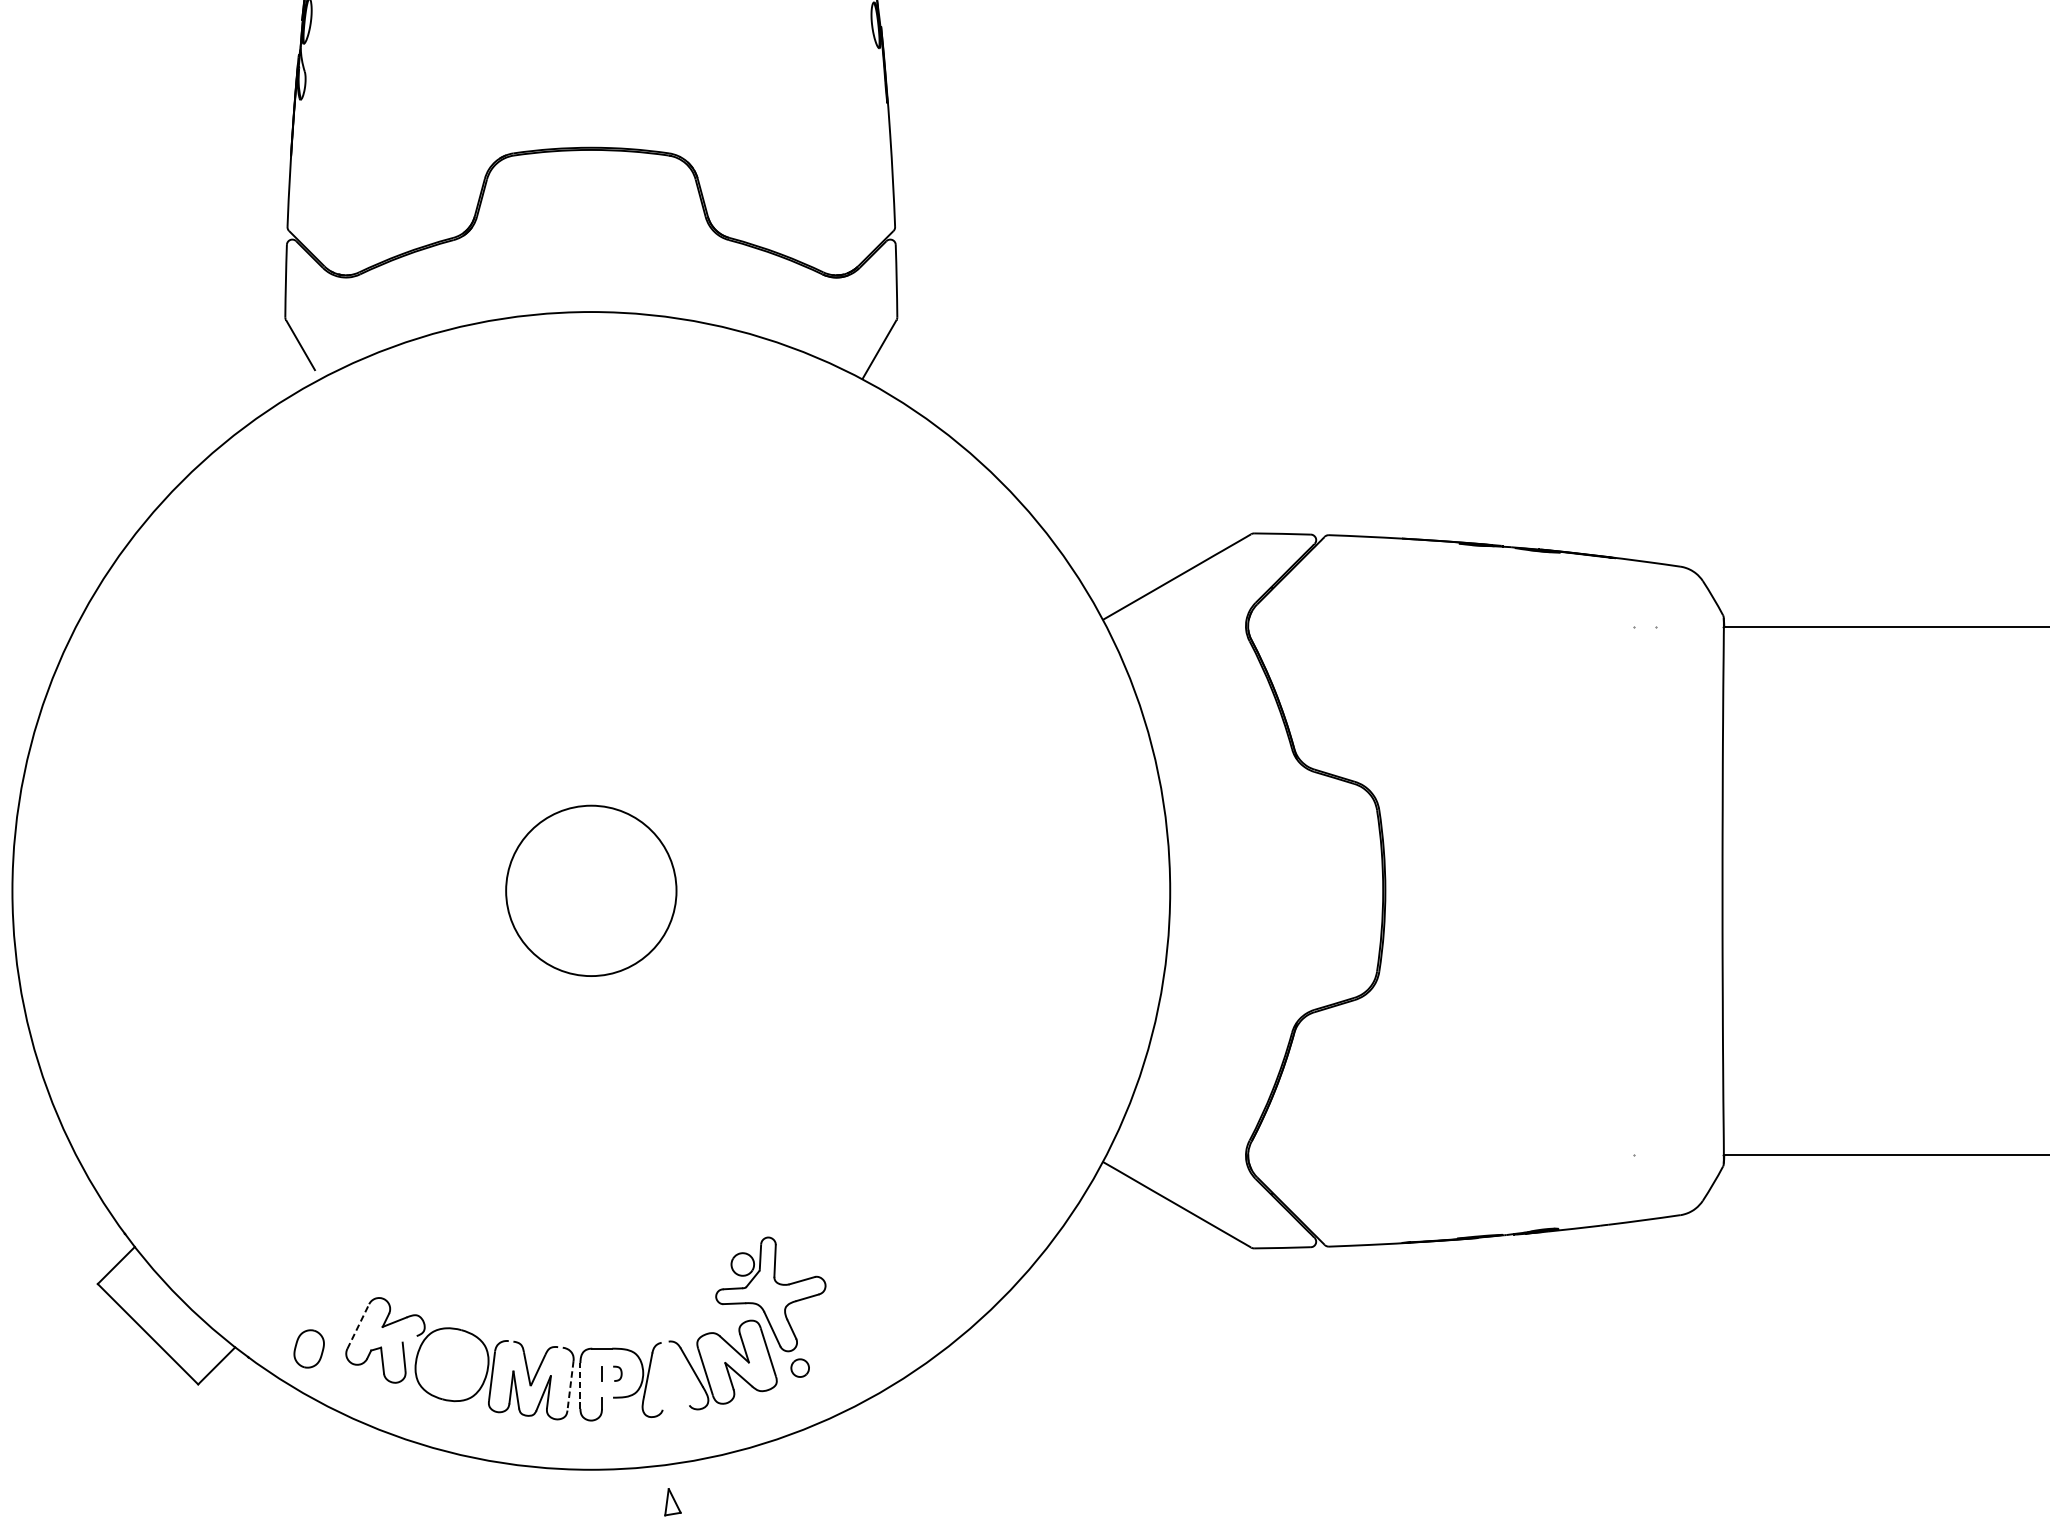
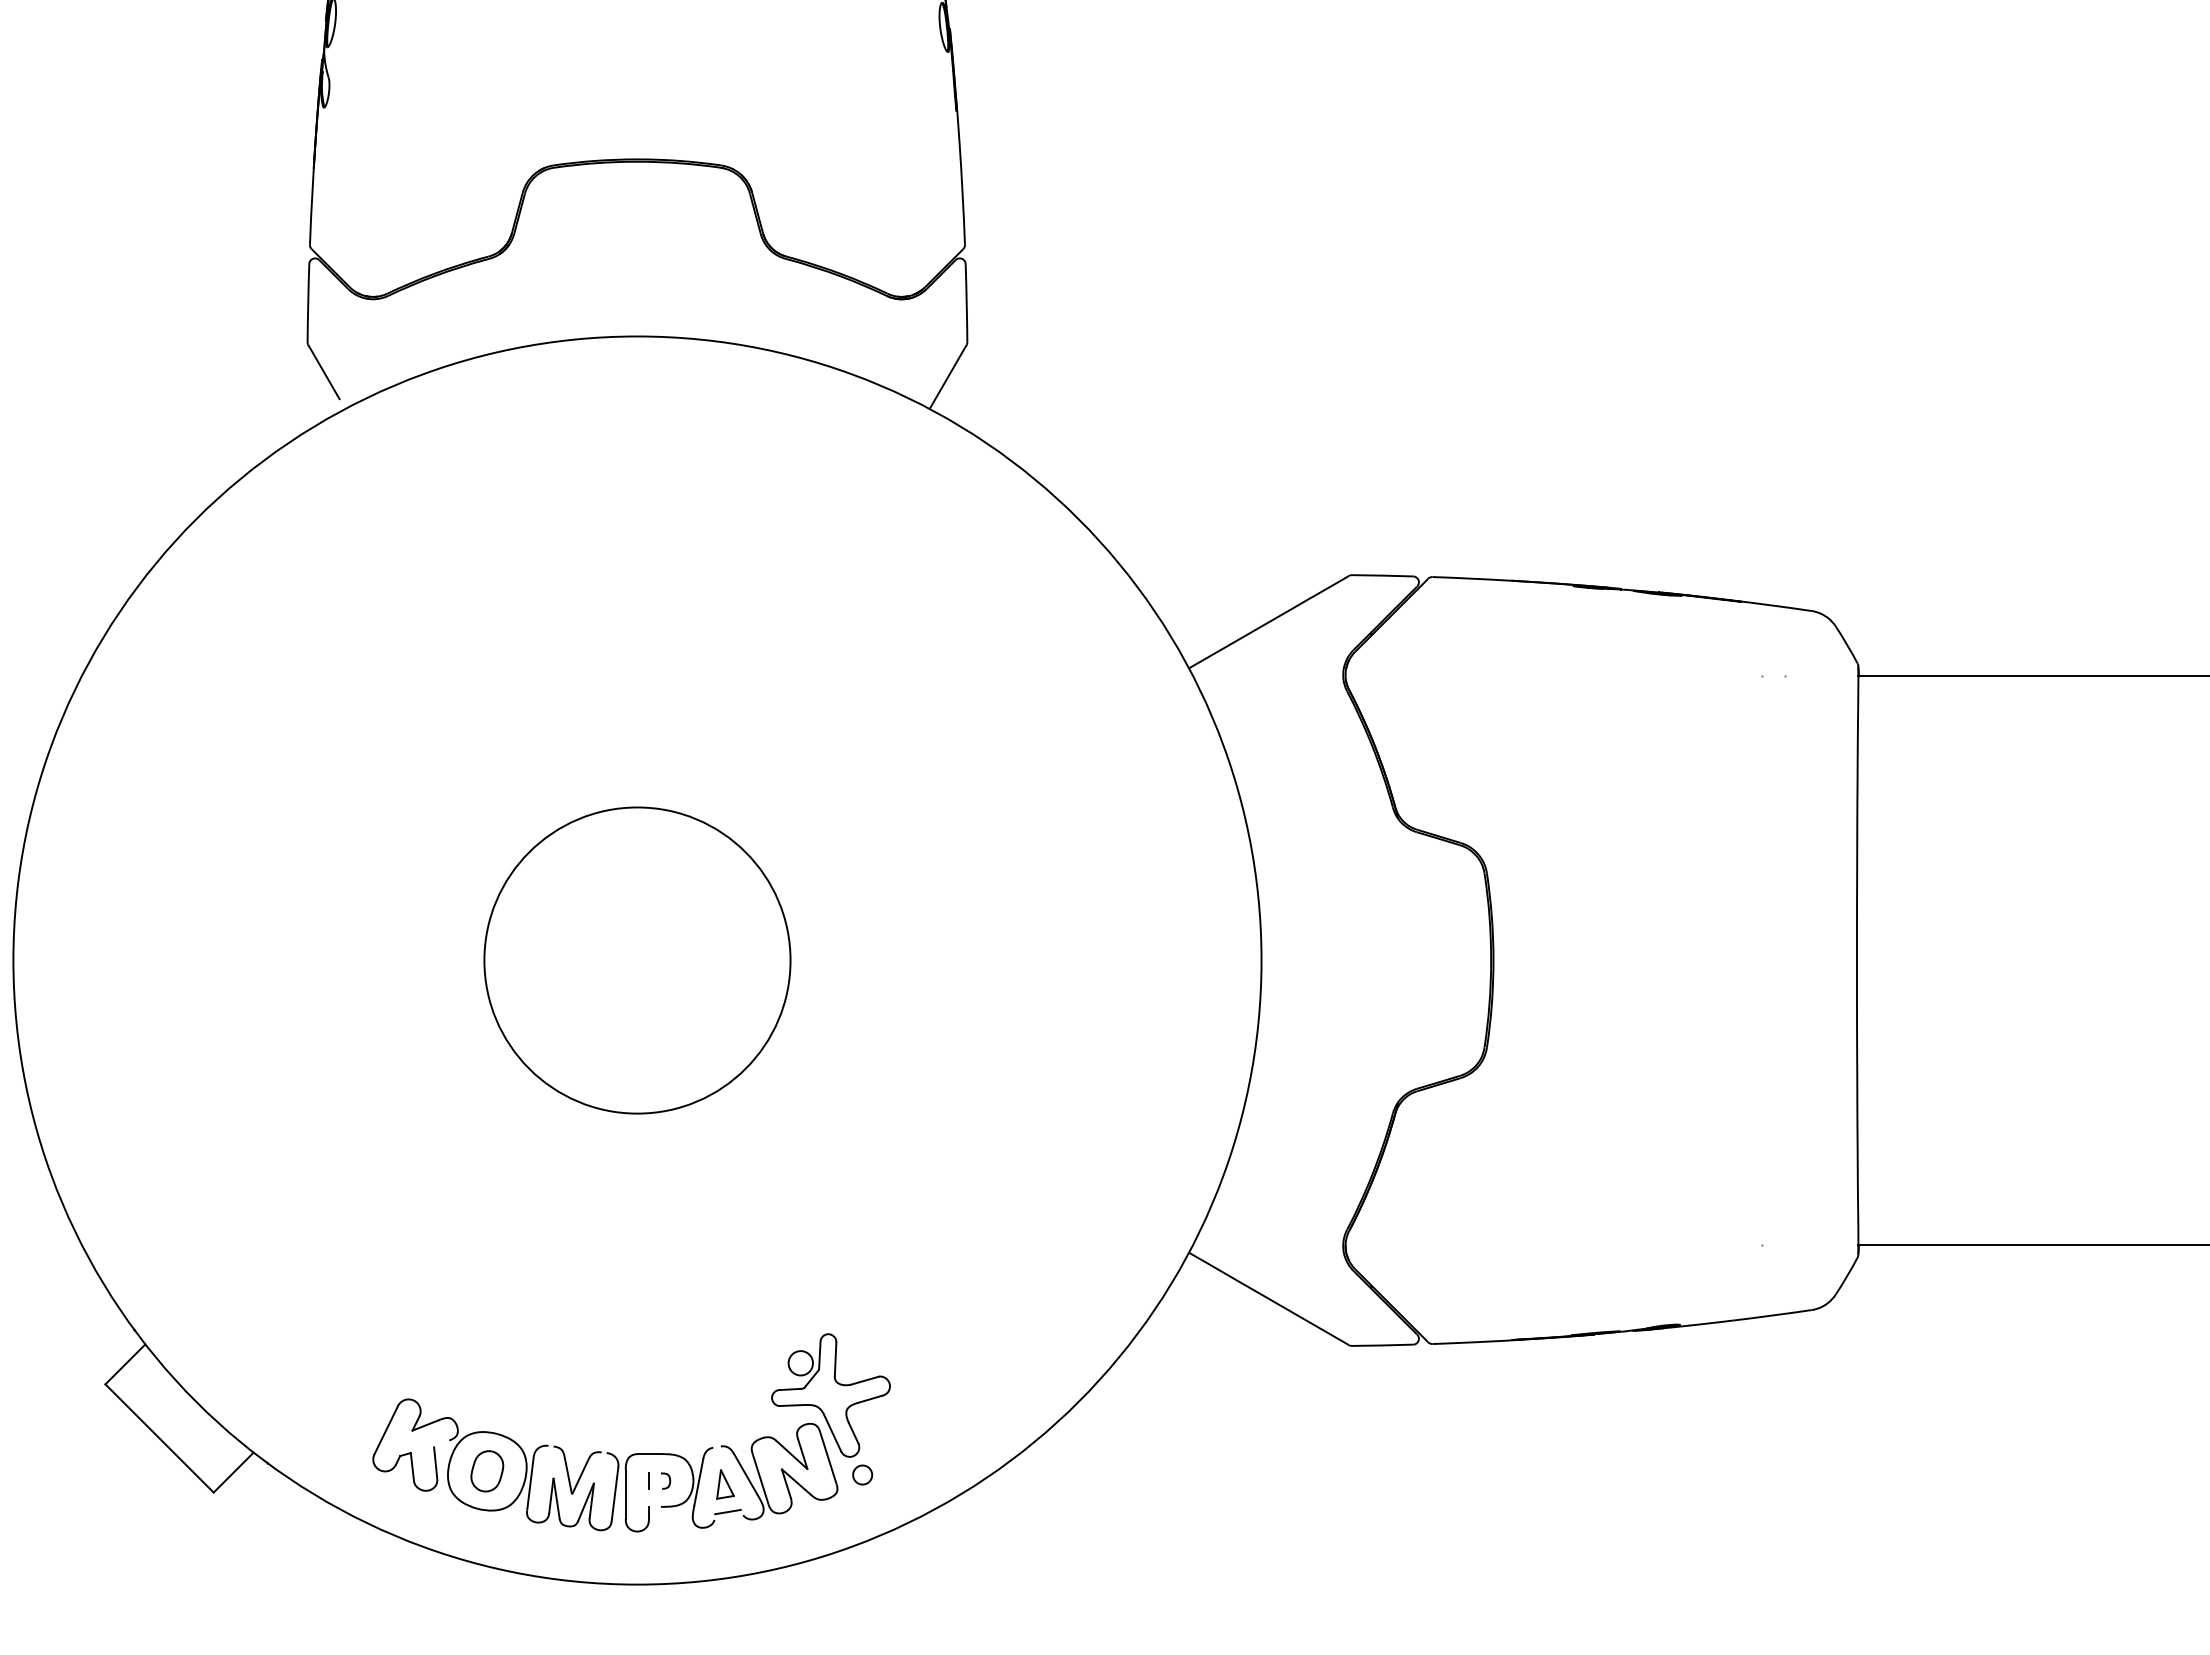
circle: (591, 890) -> (637, 960), size x1.67
line: (358, 1326) -> (386, 1430), dashed -> solid
part: (309, 1349) -> (487, 1471), moved
line: (570, 1386) -> (615, 1494), dashed -> solid
line: (580, 1386) -> (625, 1494), dashed -> solid
line: (674, 1401) -> (727, 1511), added
part: (672, 1502) -> (725, 1484), moved

